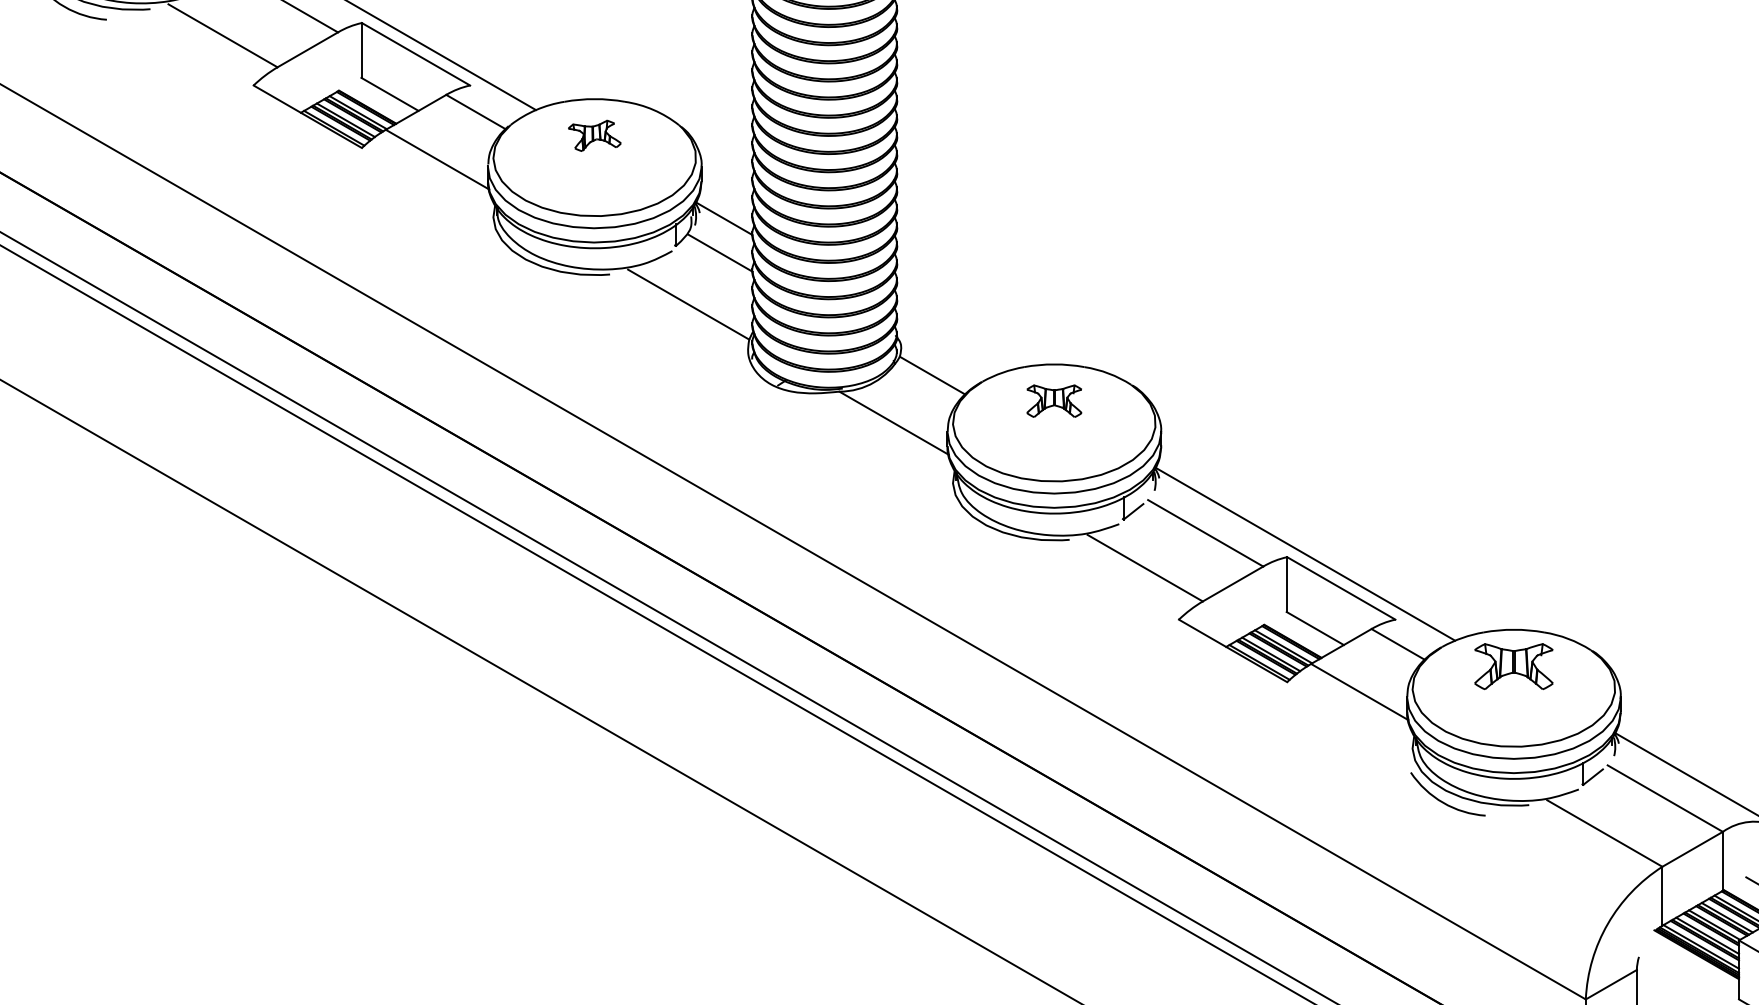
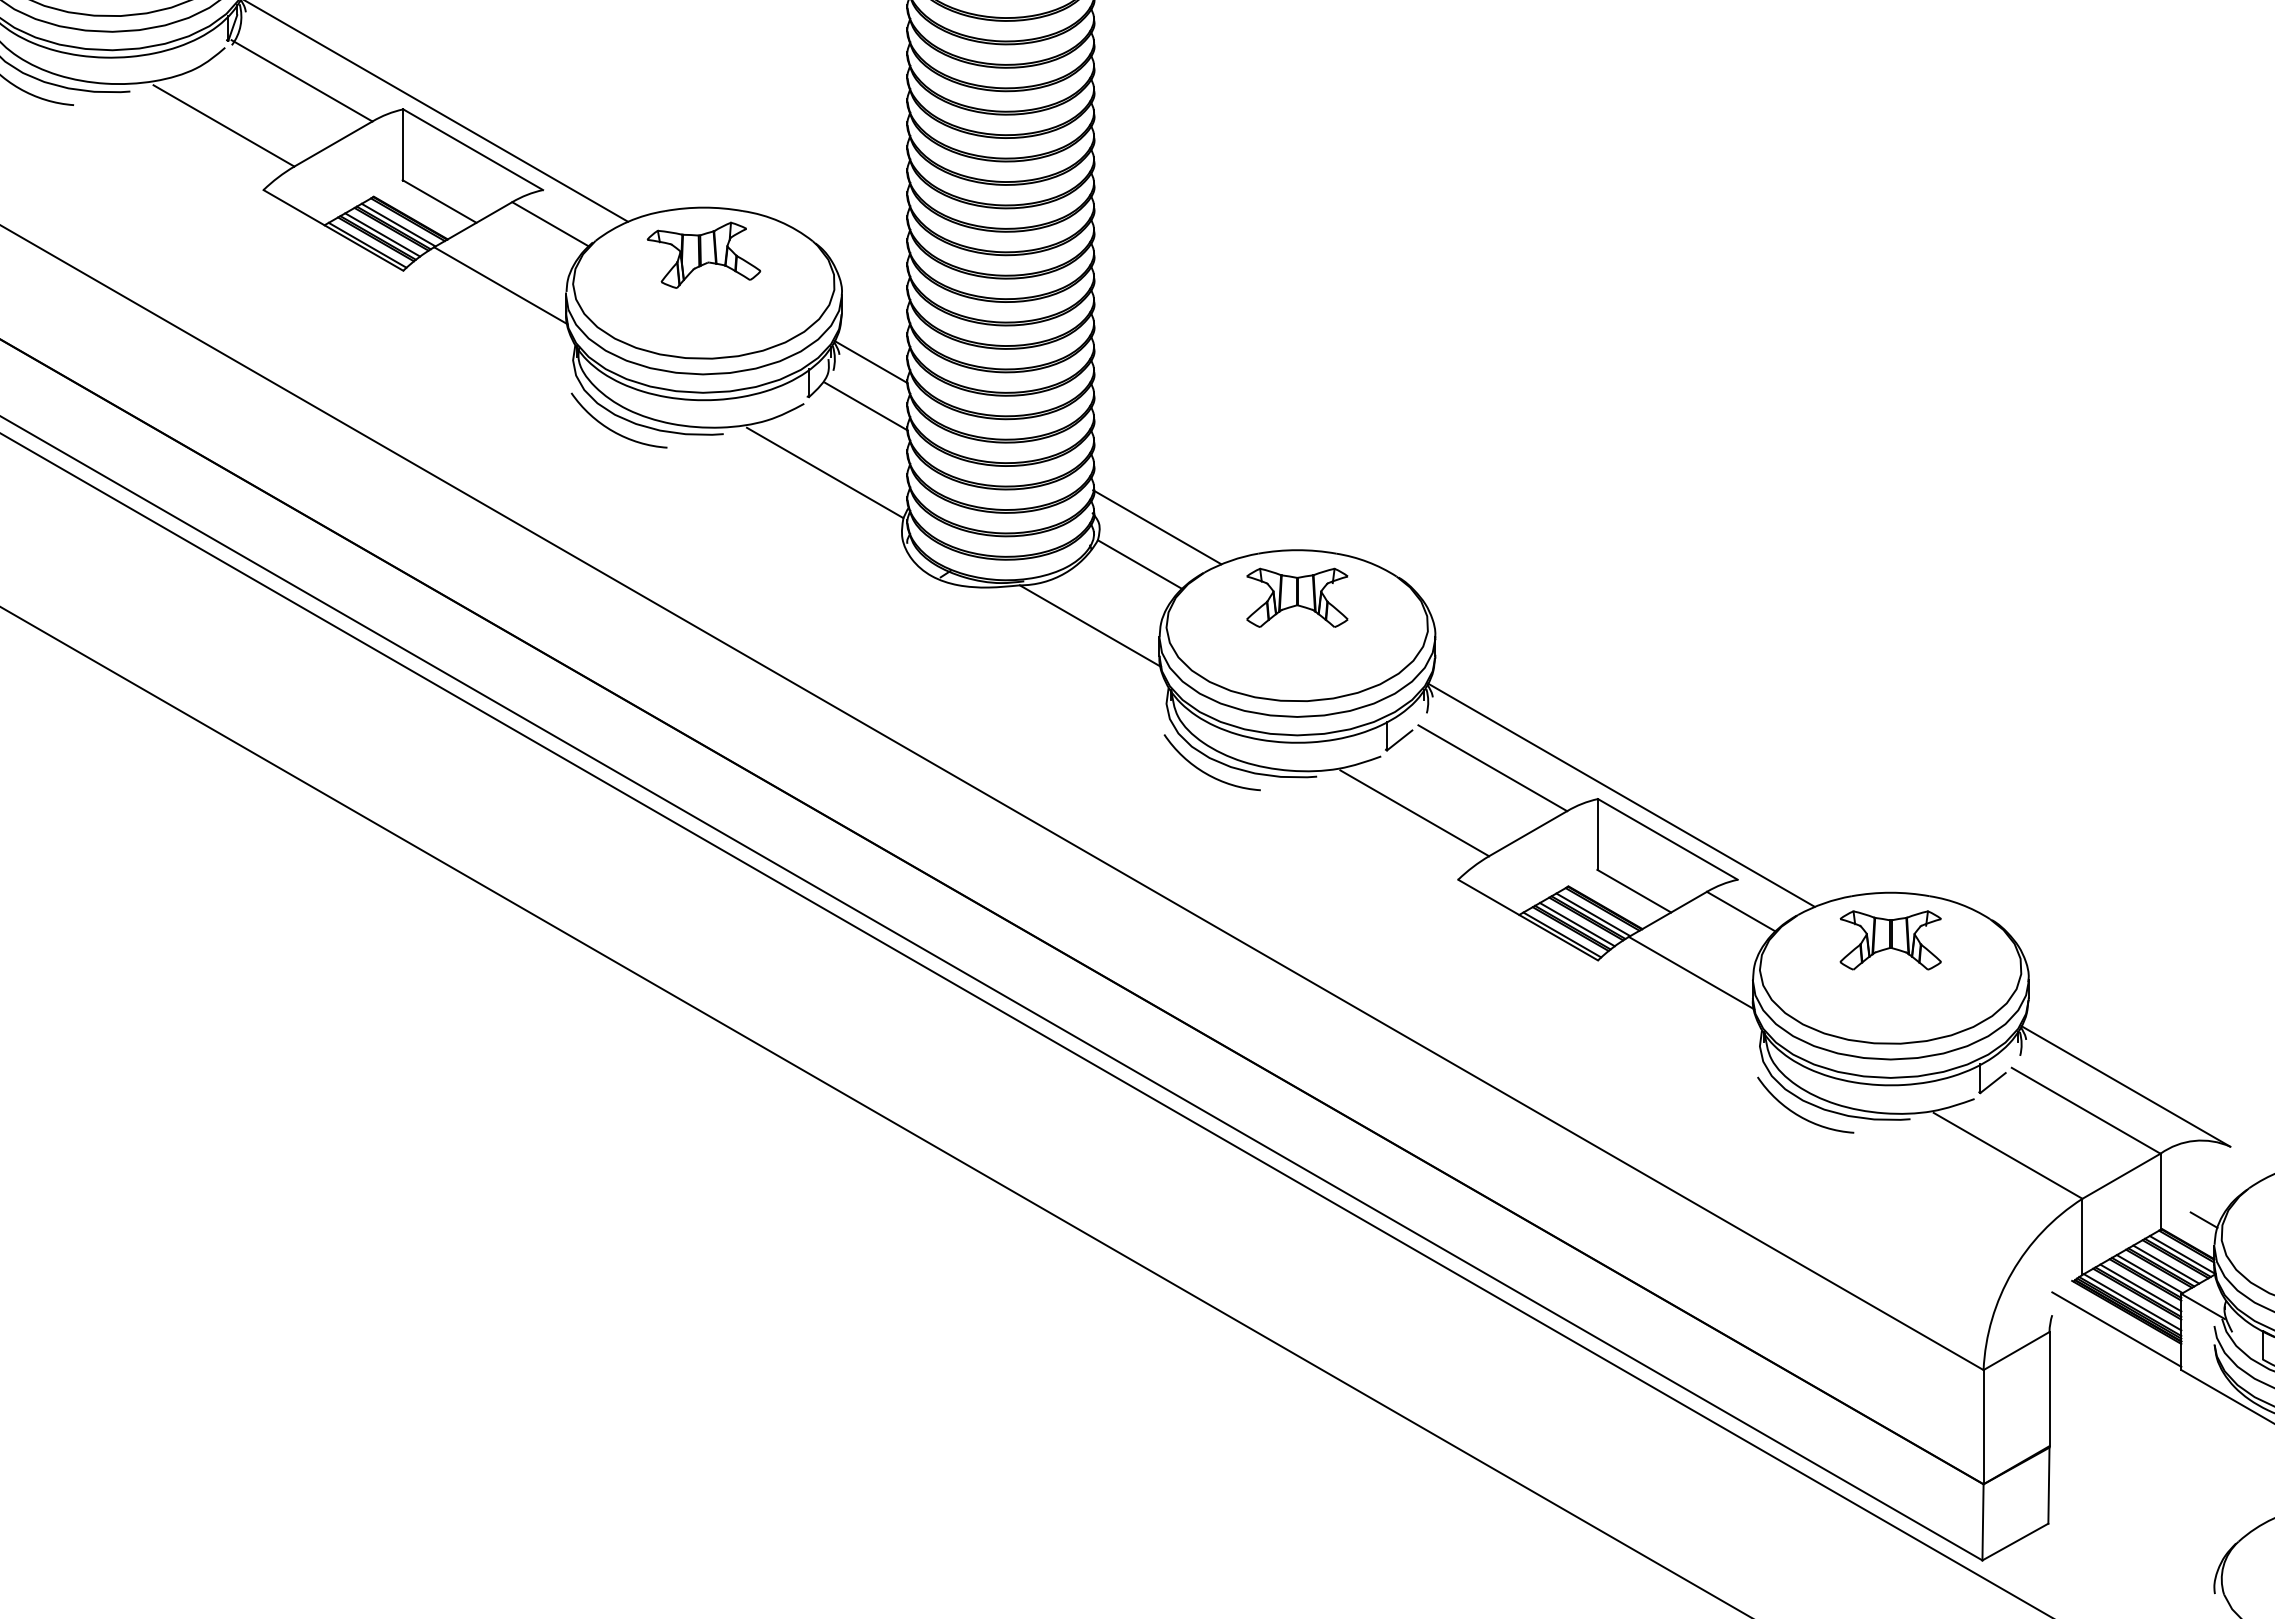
part: (594, 135) -> (703, 254), size x1.67
arc: (523, 270) -> (612, 429), added
line: (946, 346) -> (1157, 527), added
part: (1054, 401) -> (1297, 597), size x1.43
arc: (983, 536) -> (1206, 772), added
line: (1688, 968) -> (2116, 1329), added

